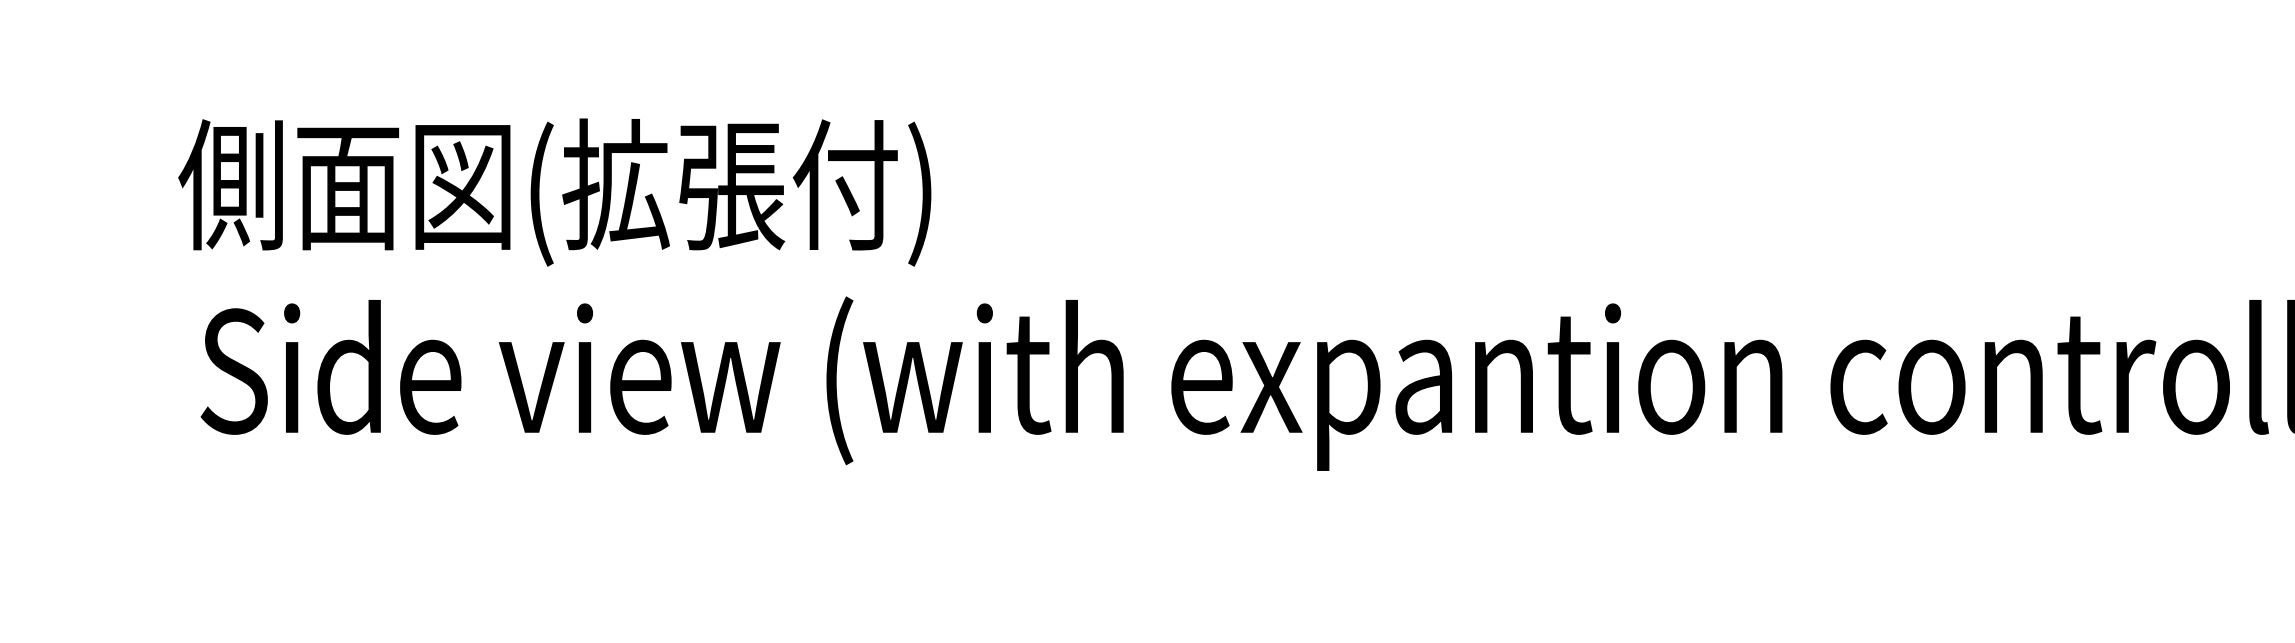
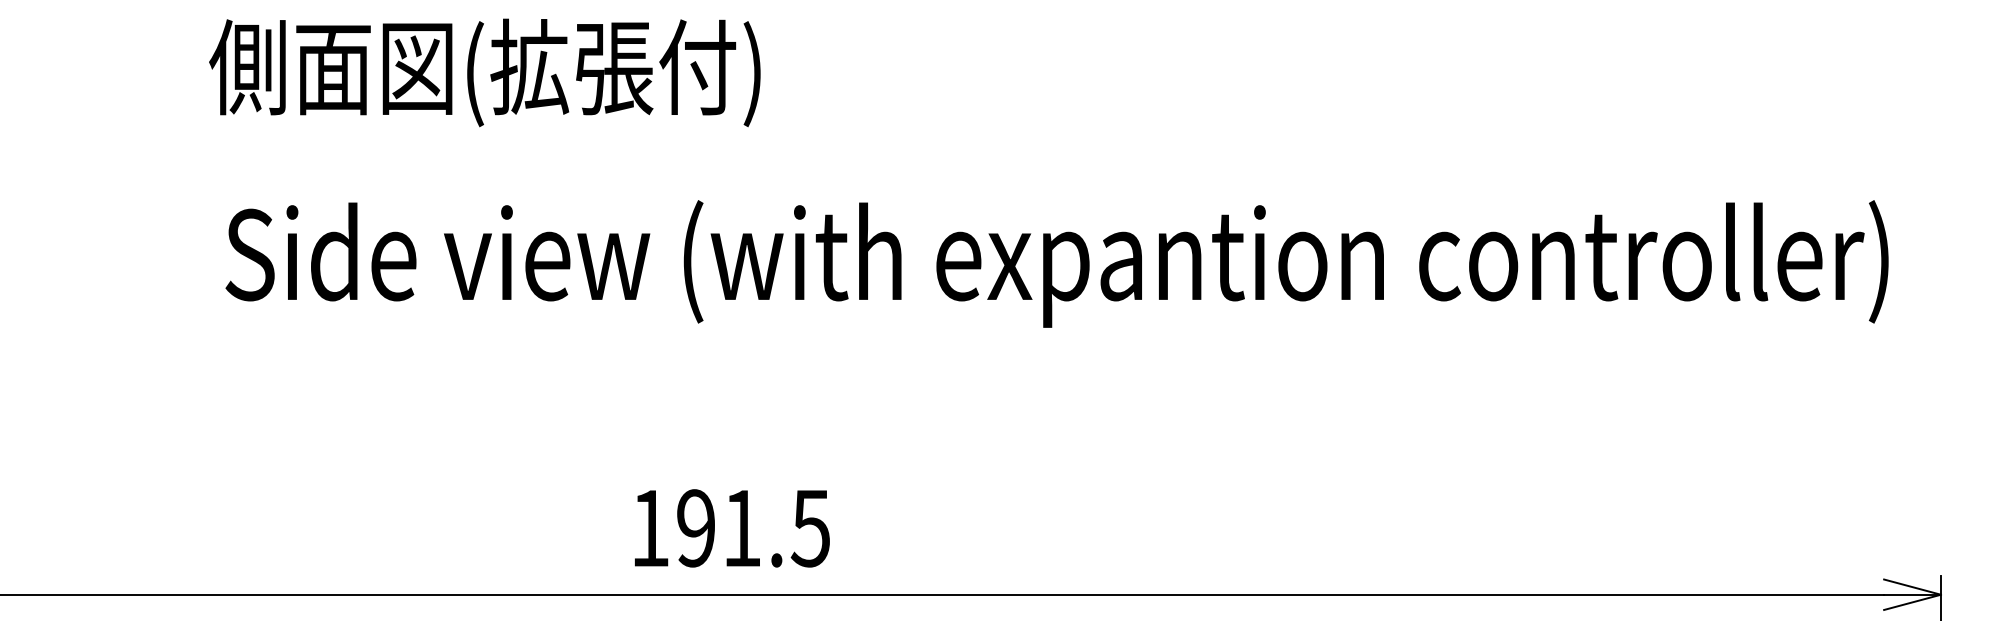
text: (554, 191) -> (484, 72), moved

